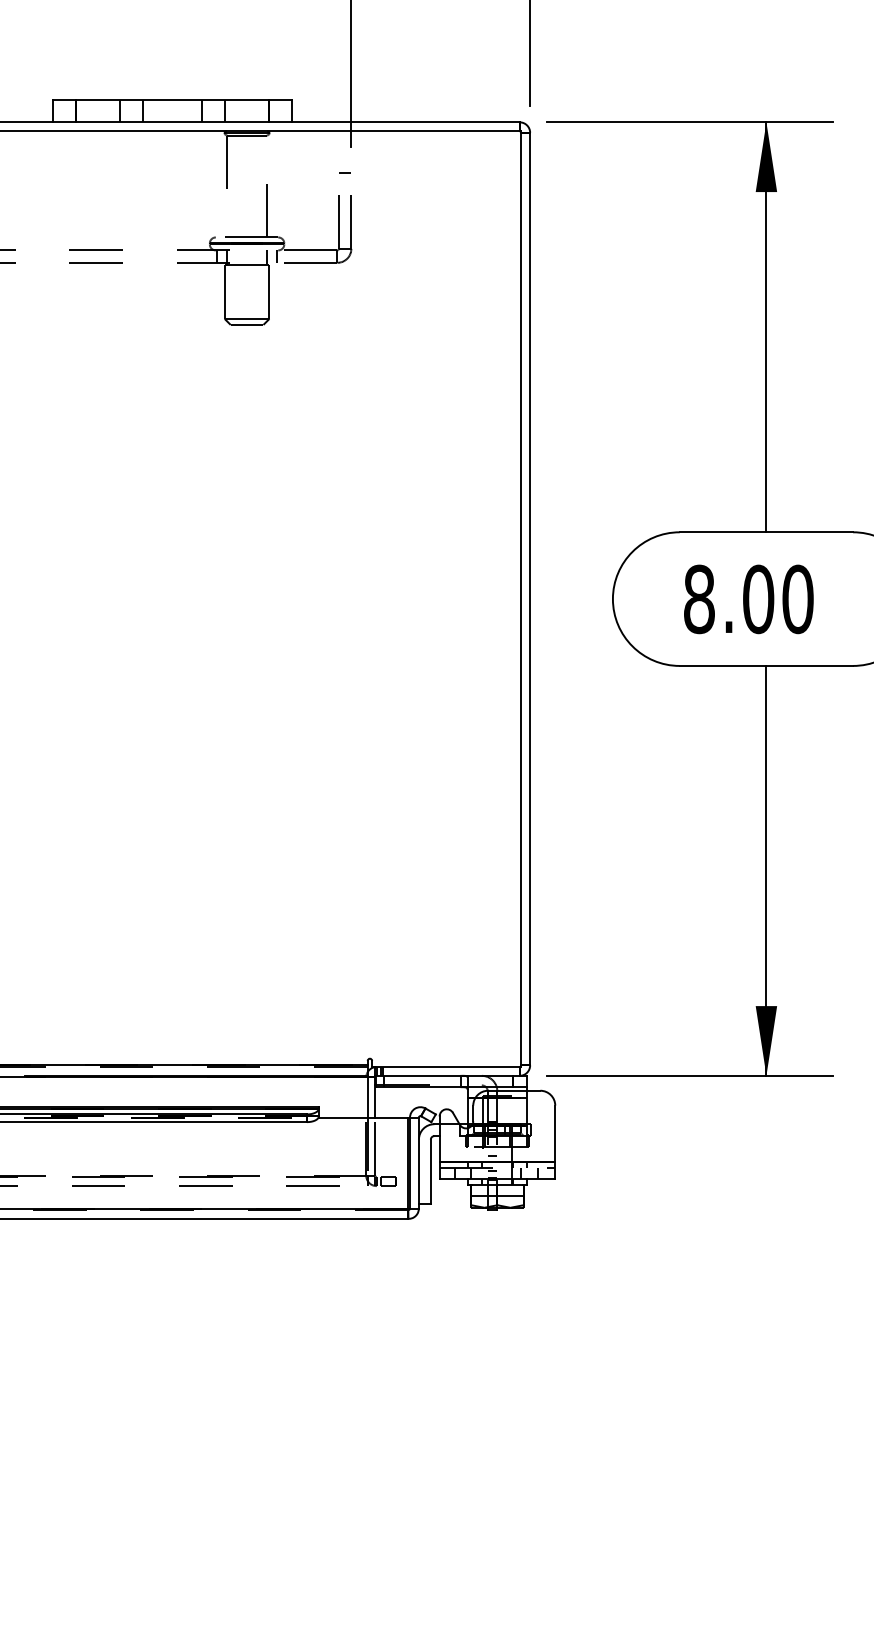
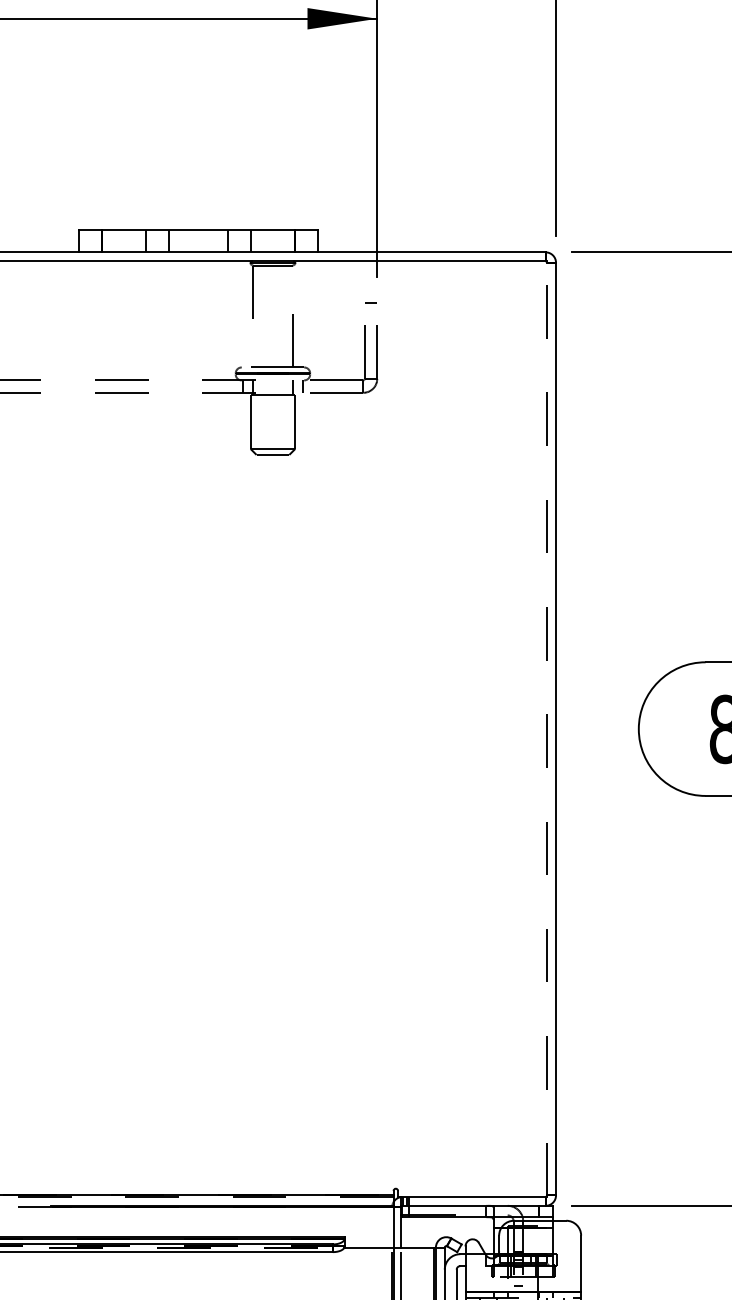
line: (521, 599) -> (547, 729), solid -> dashed

